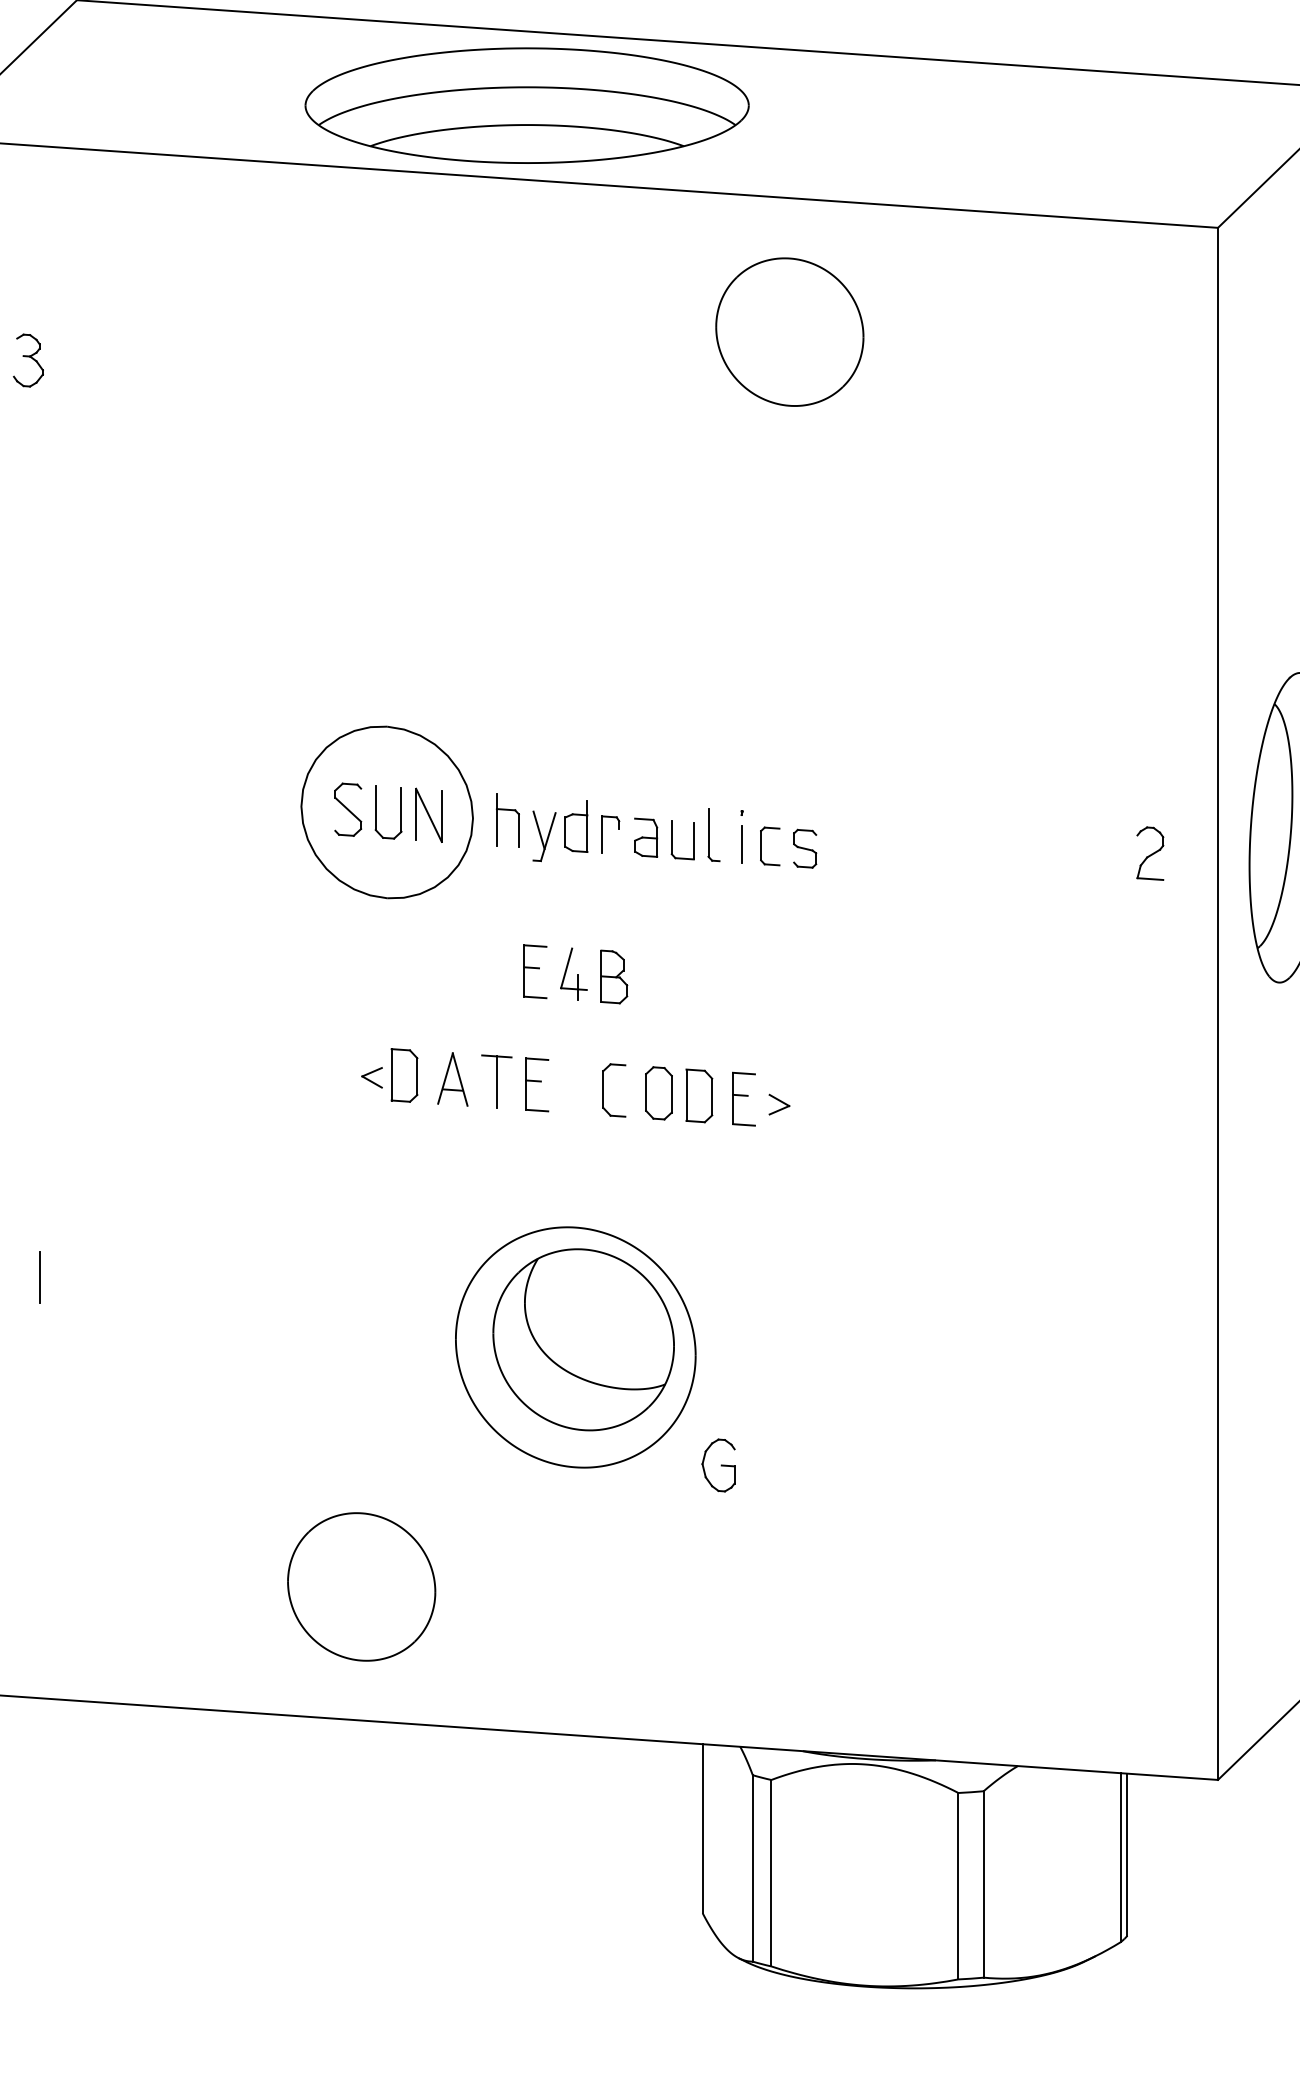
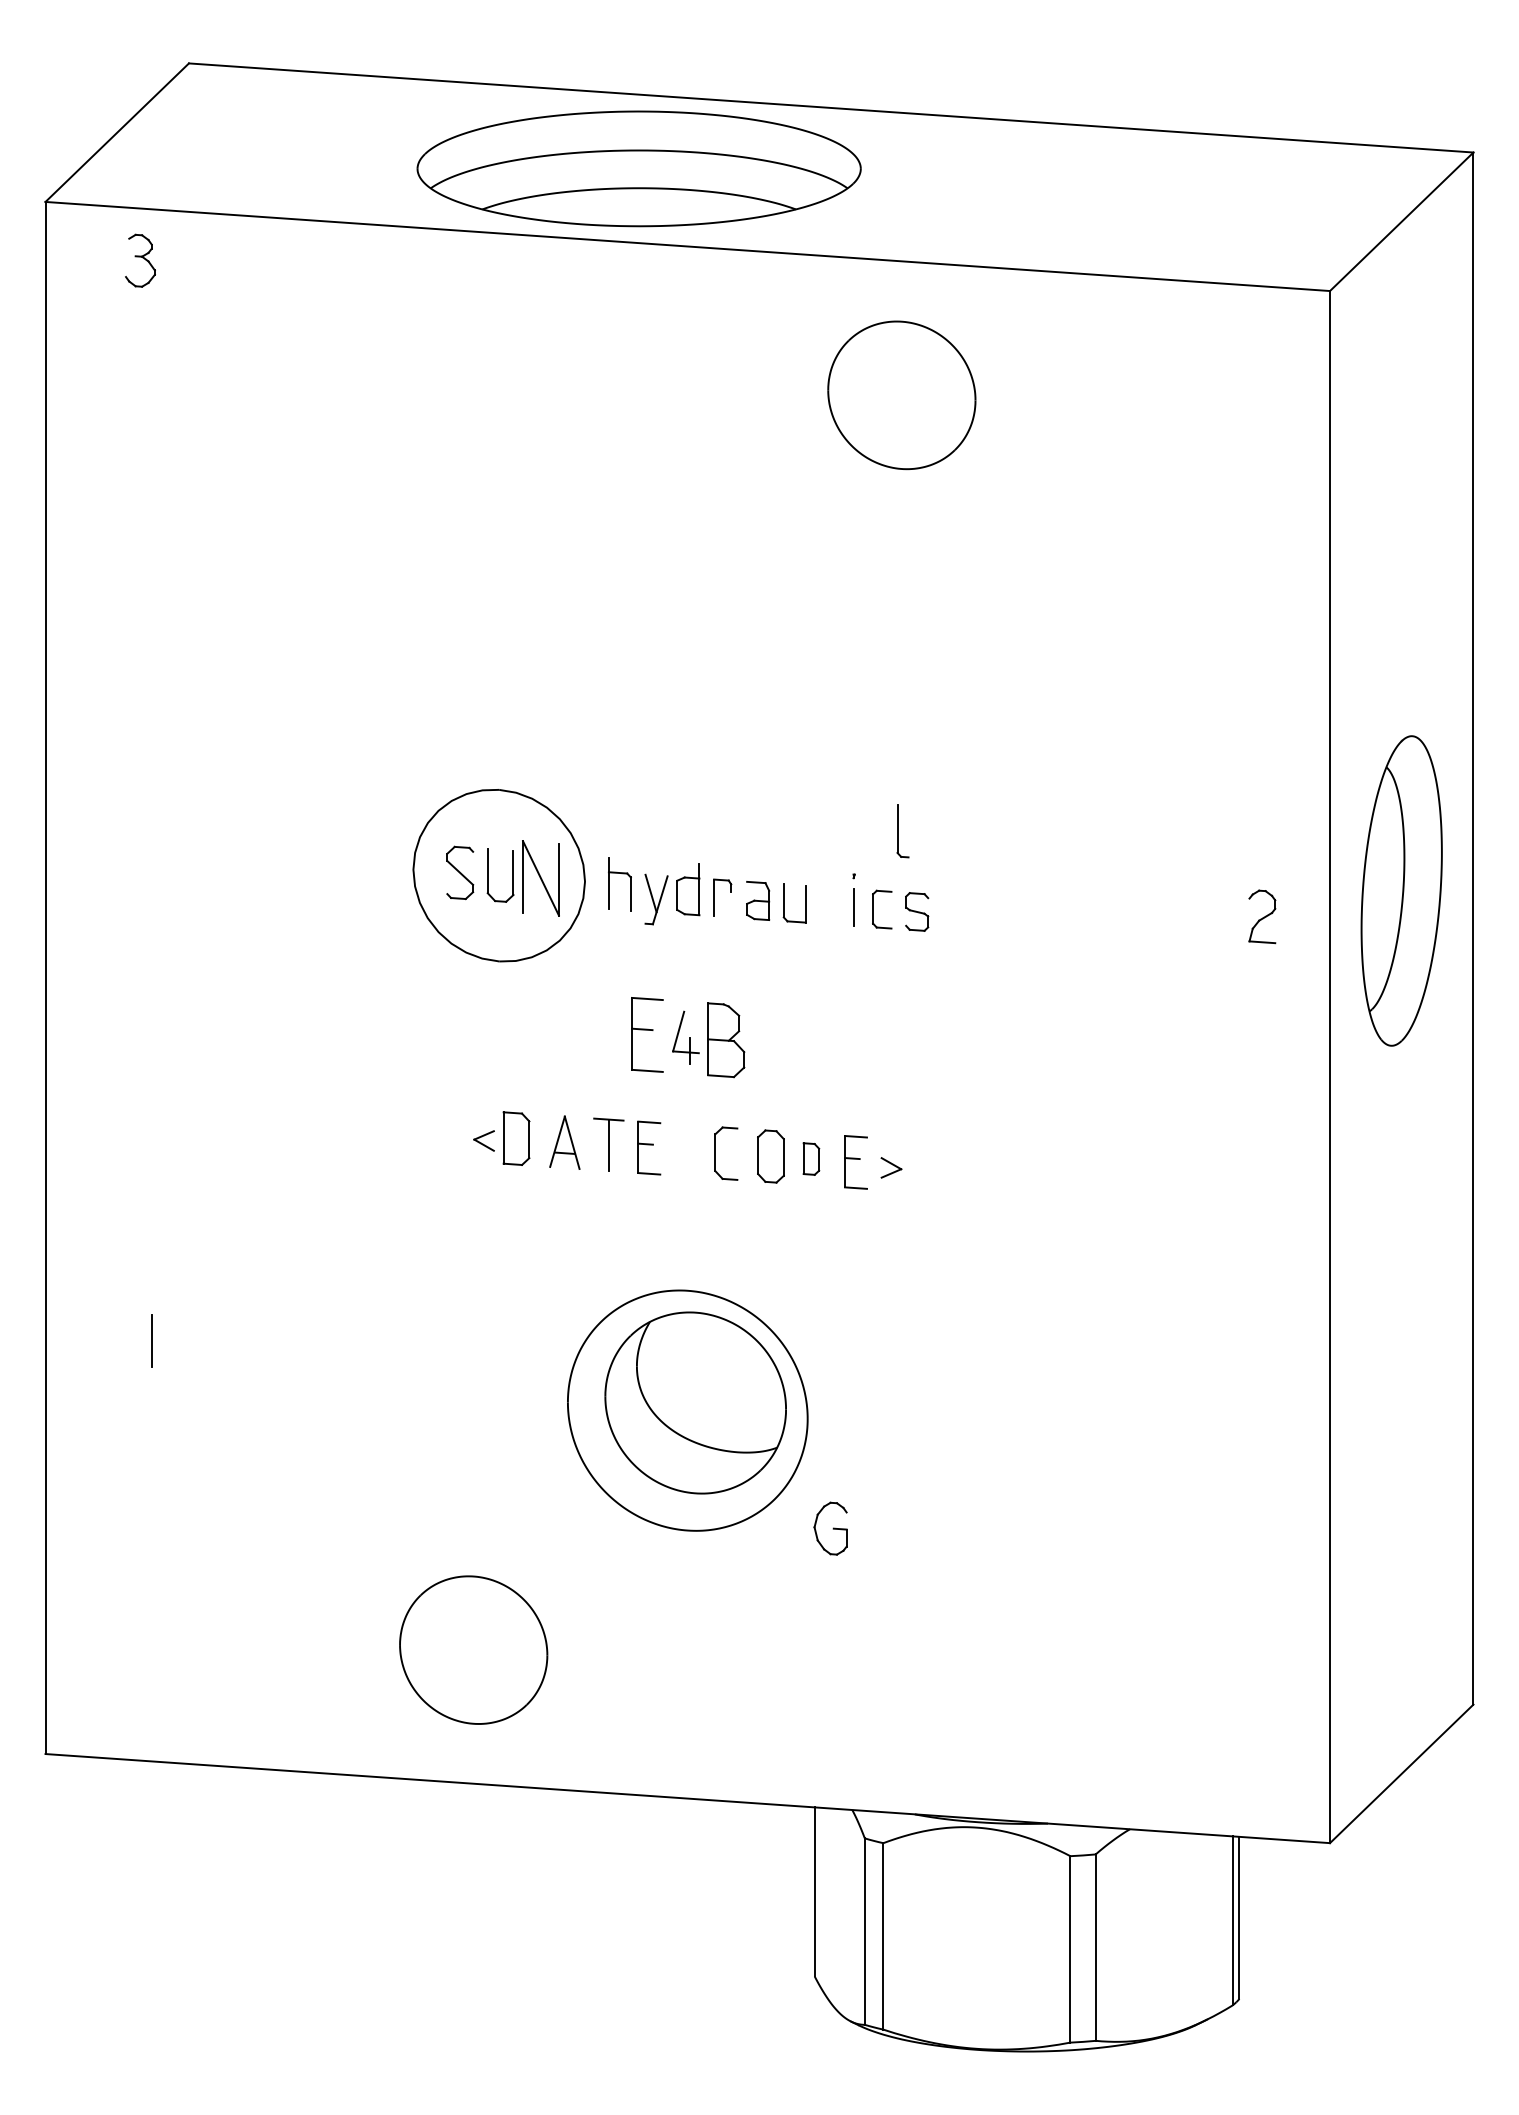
part: (28, 360) -> (140, 260), moved
part: (428, 815) -> (540, 878), size x1.4
part: (713, 835) -> (902, 831), moved
part: (535, 971) -> (647, 1034), size x1.4
part: (614, 976) -> (726, 1039), size x1.4
part: (699, 1095) -> (811, 1158), size x0.6

